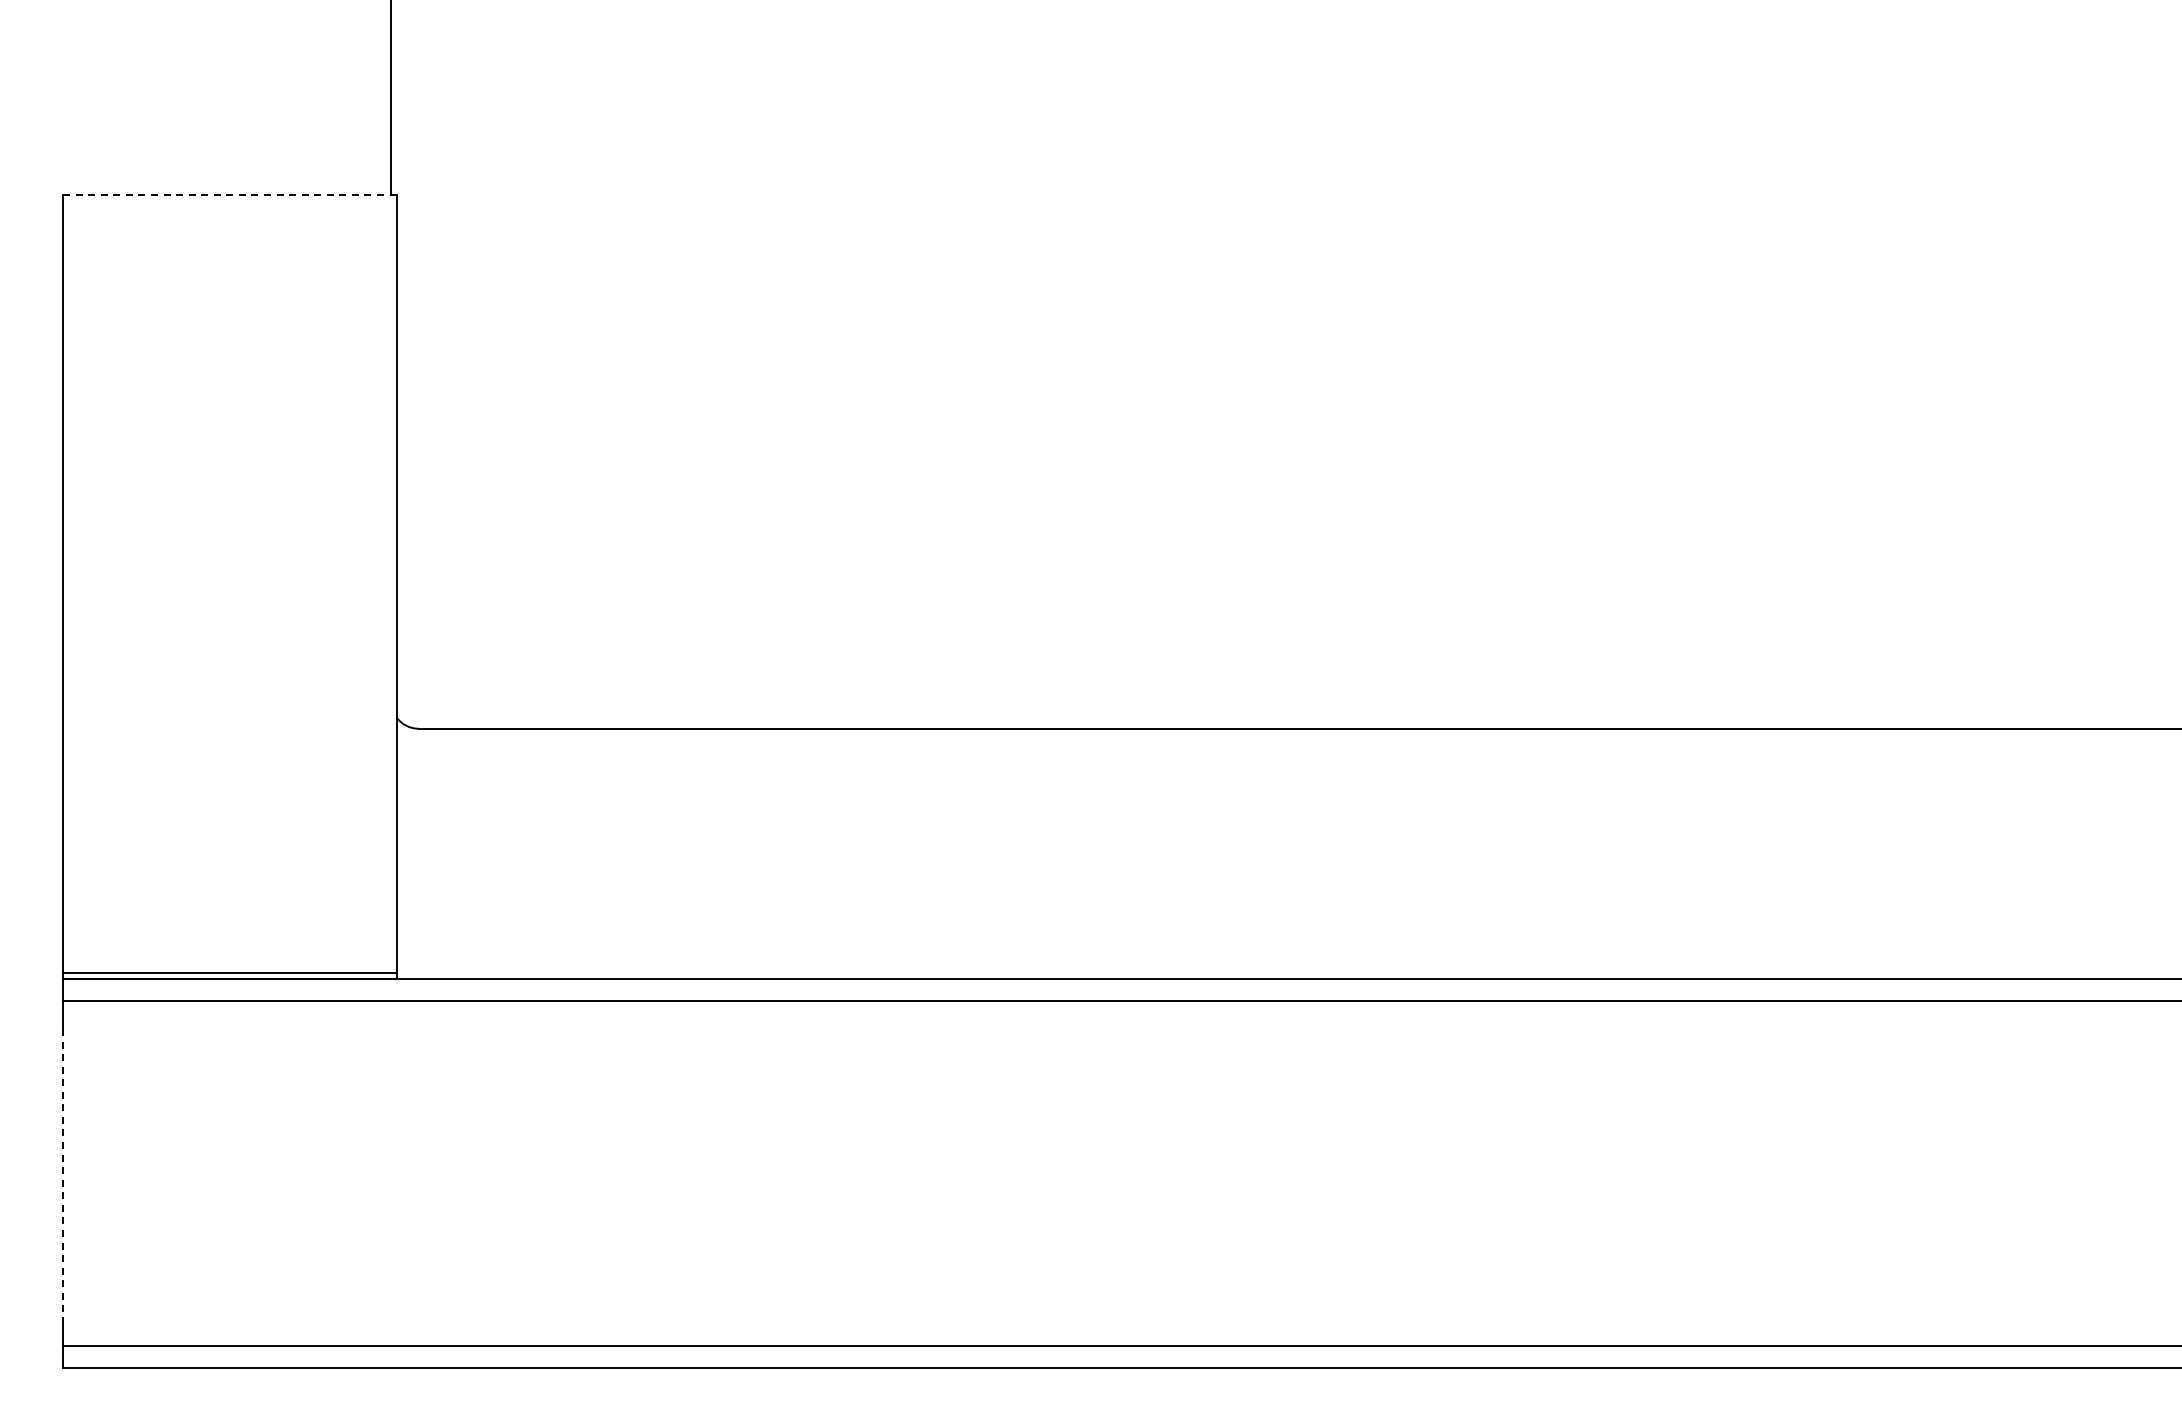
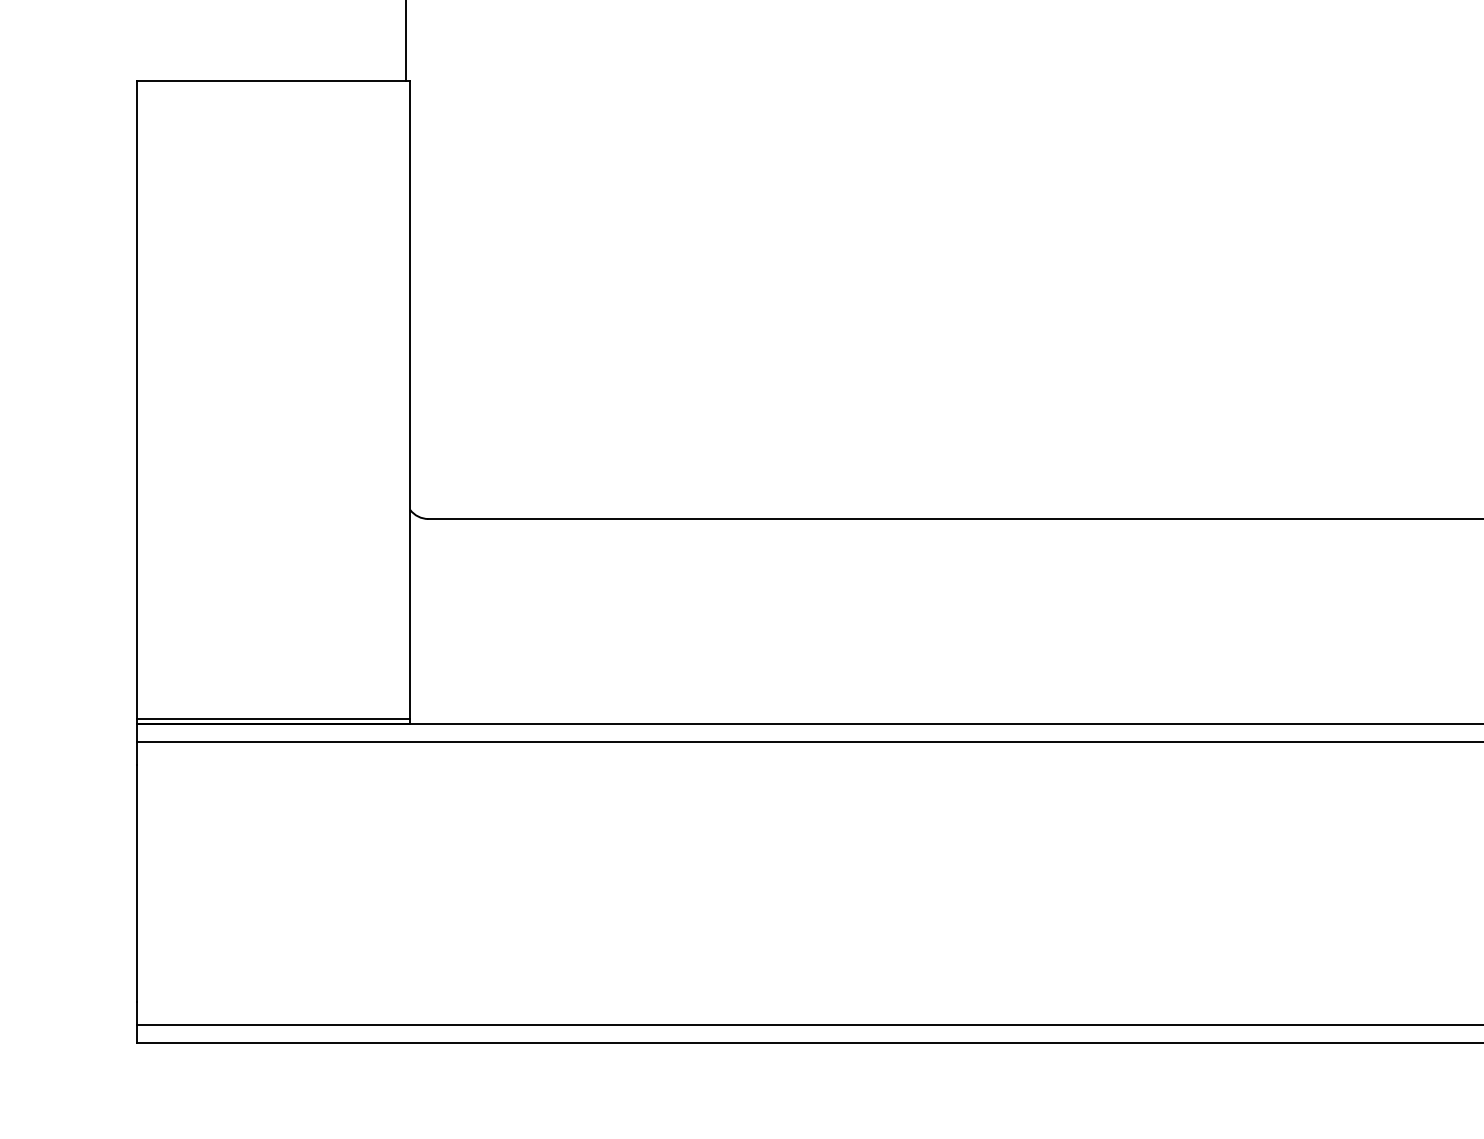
line: (229, 194) -> (273, 81), dashed -> solid
line: (63, 1173) -> (137, 883), dashed -> solid

